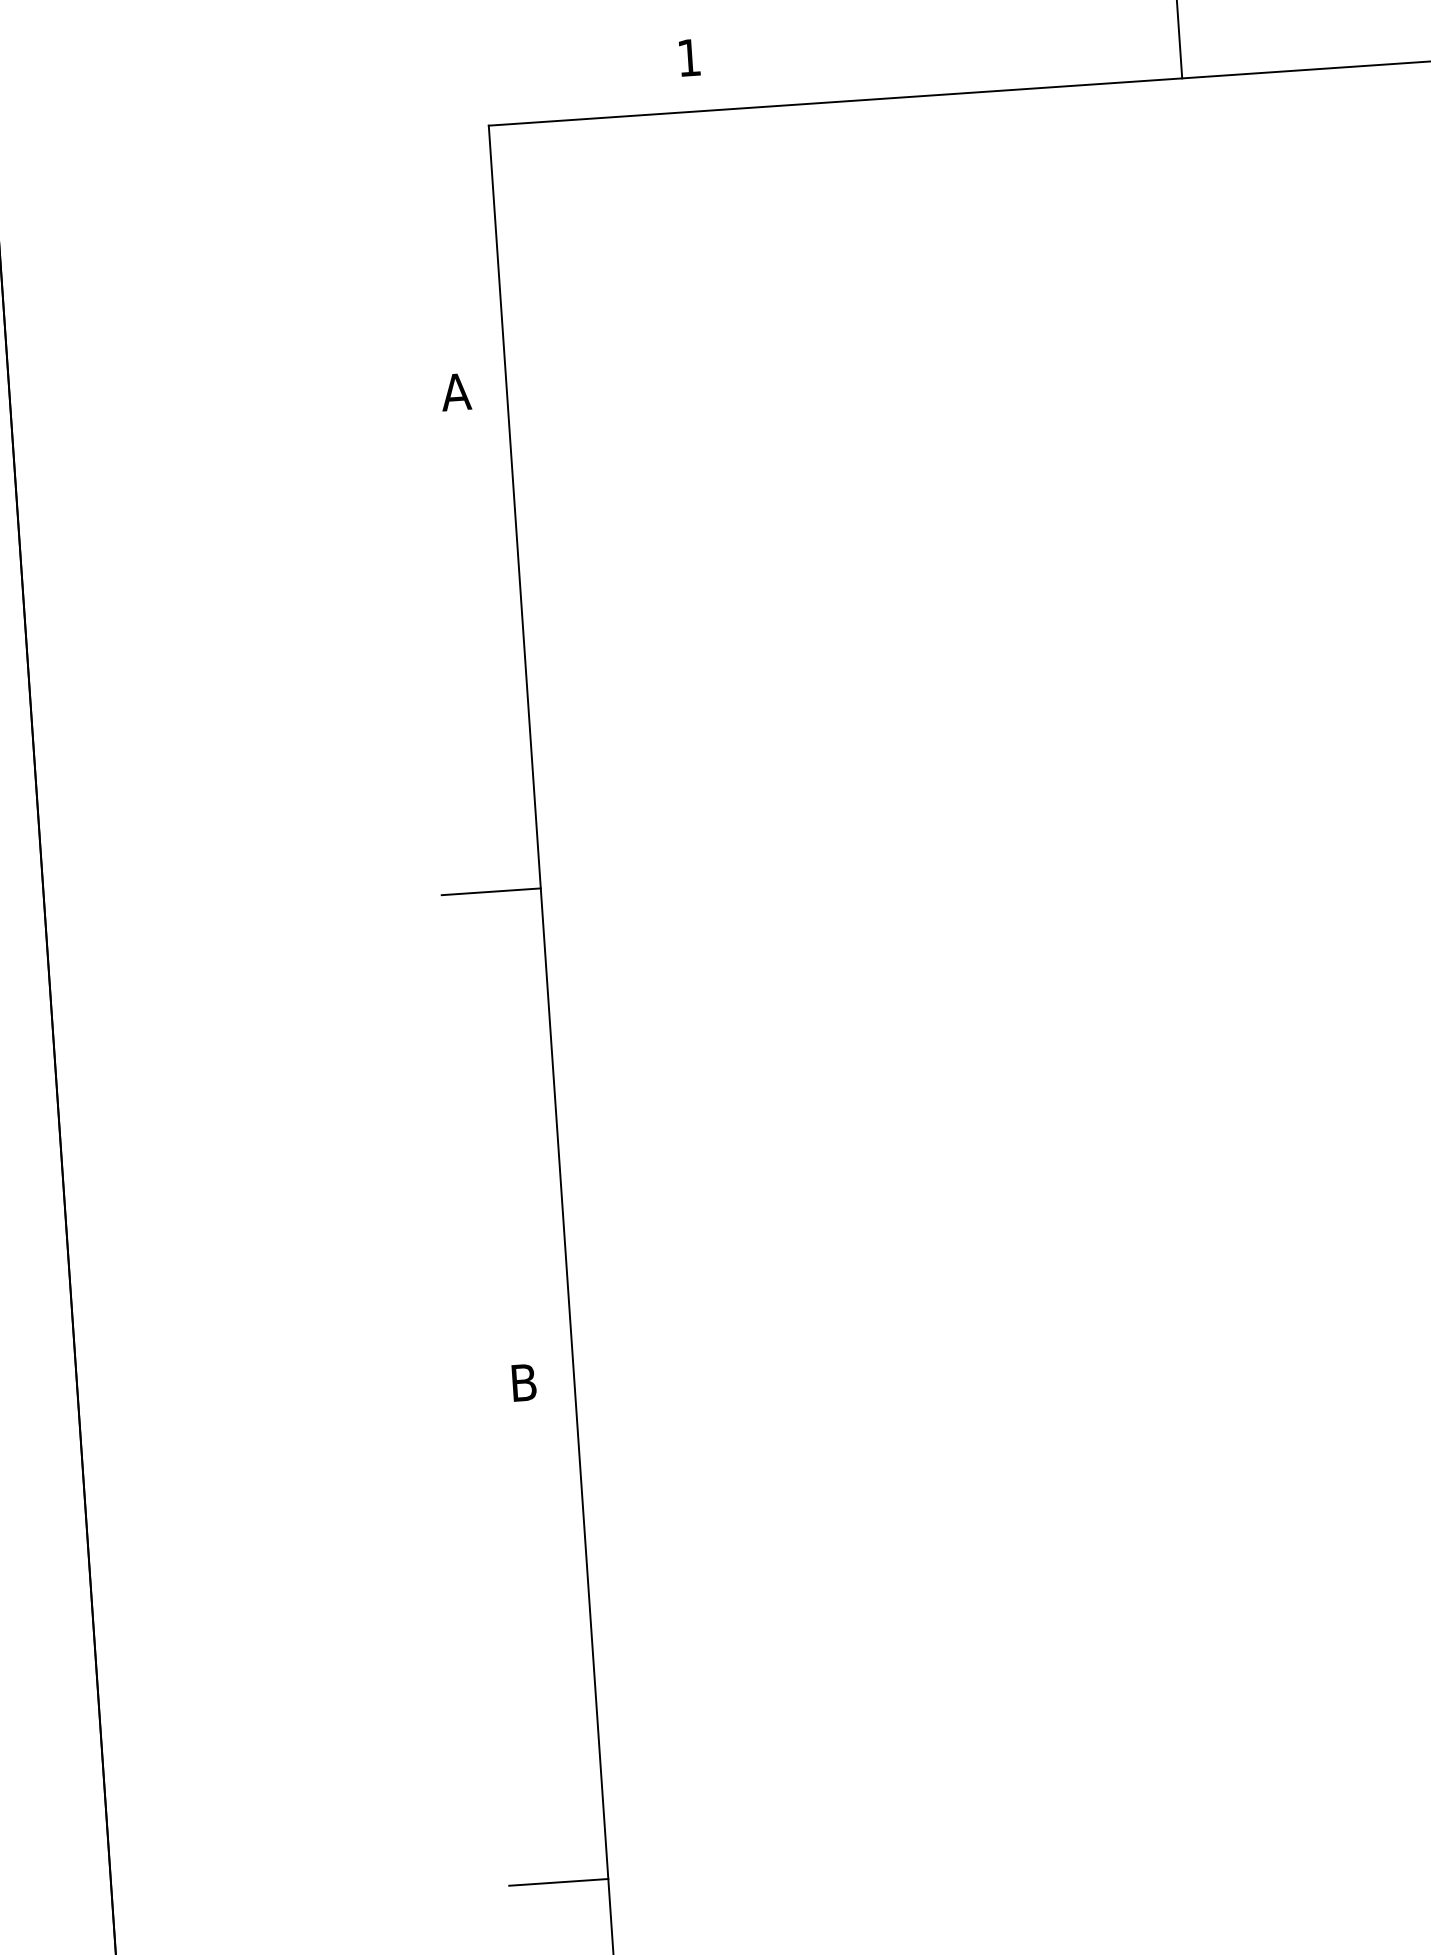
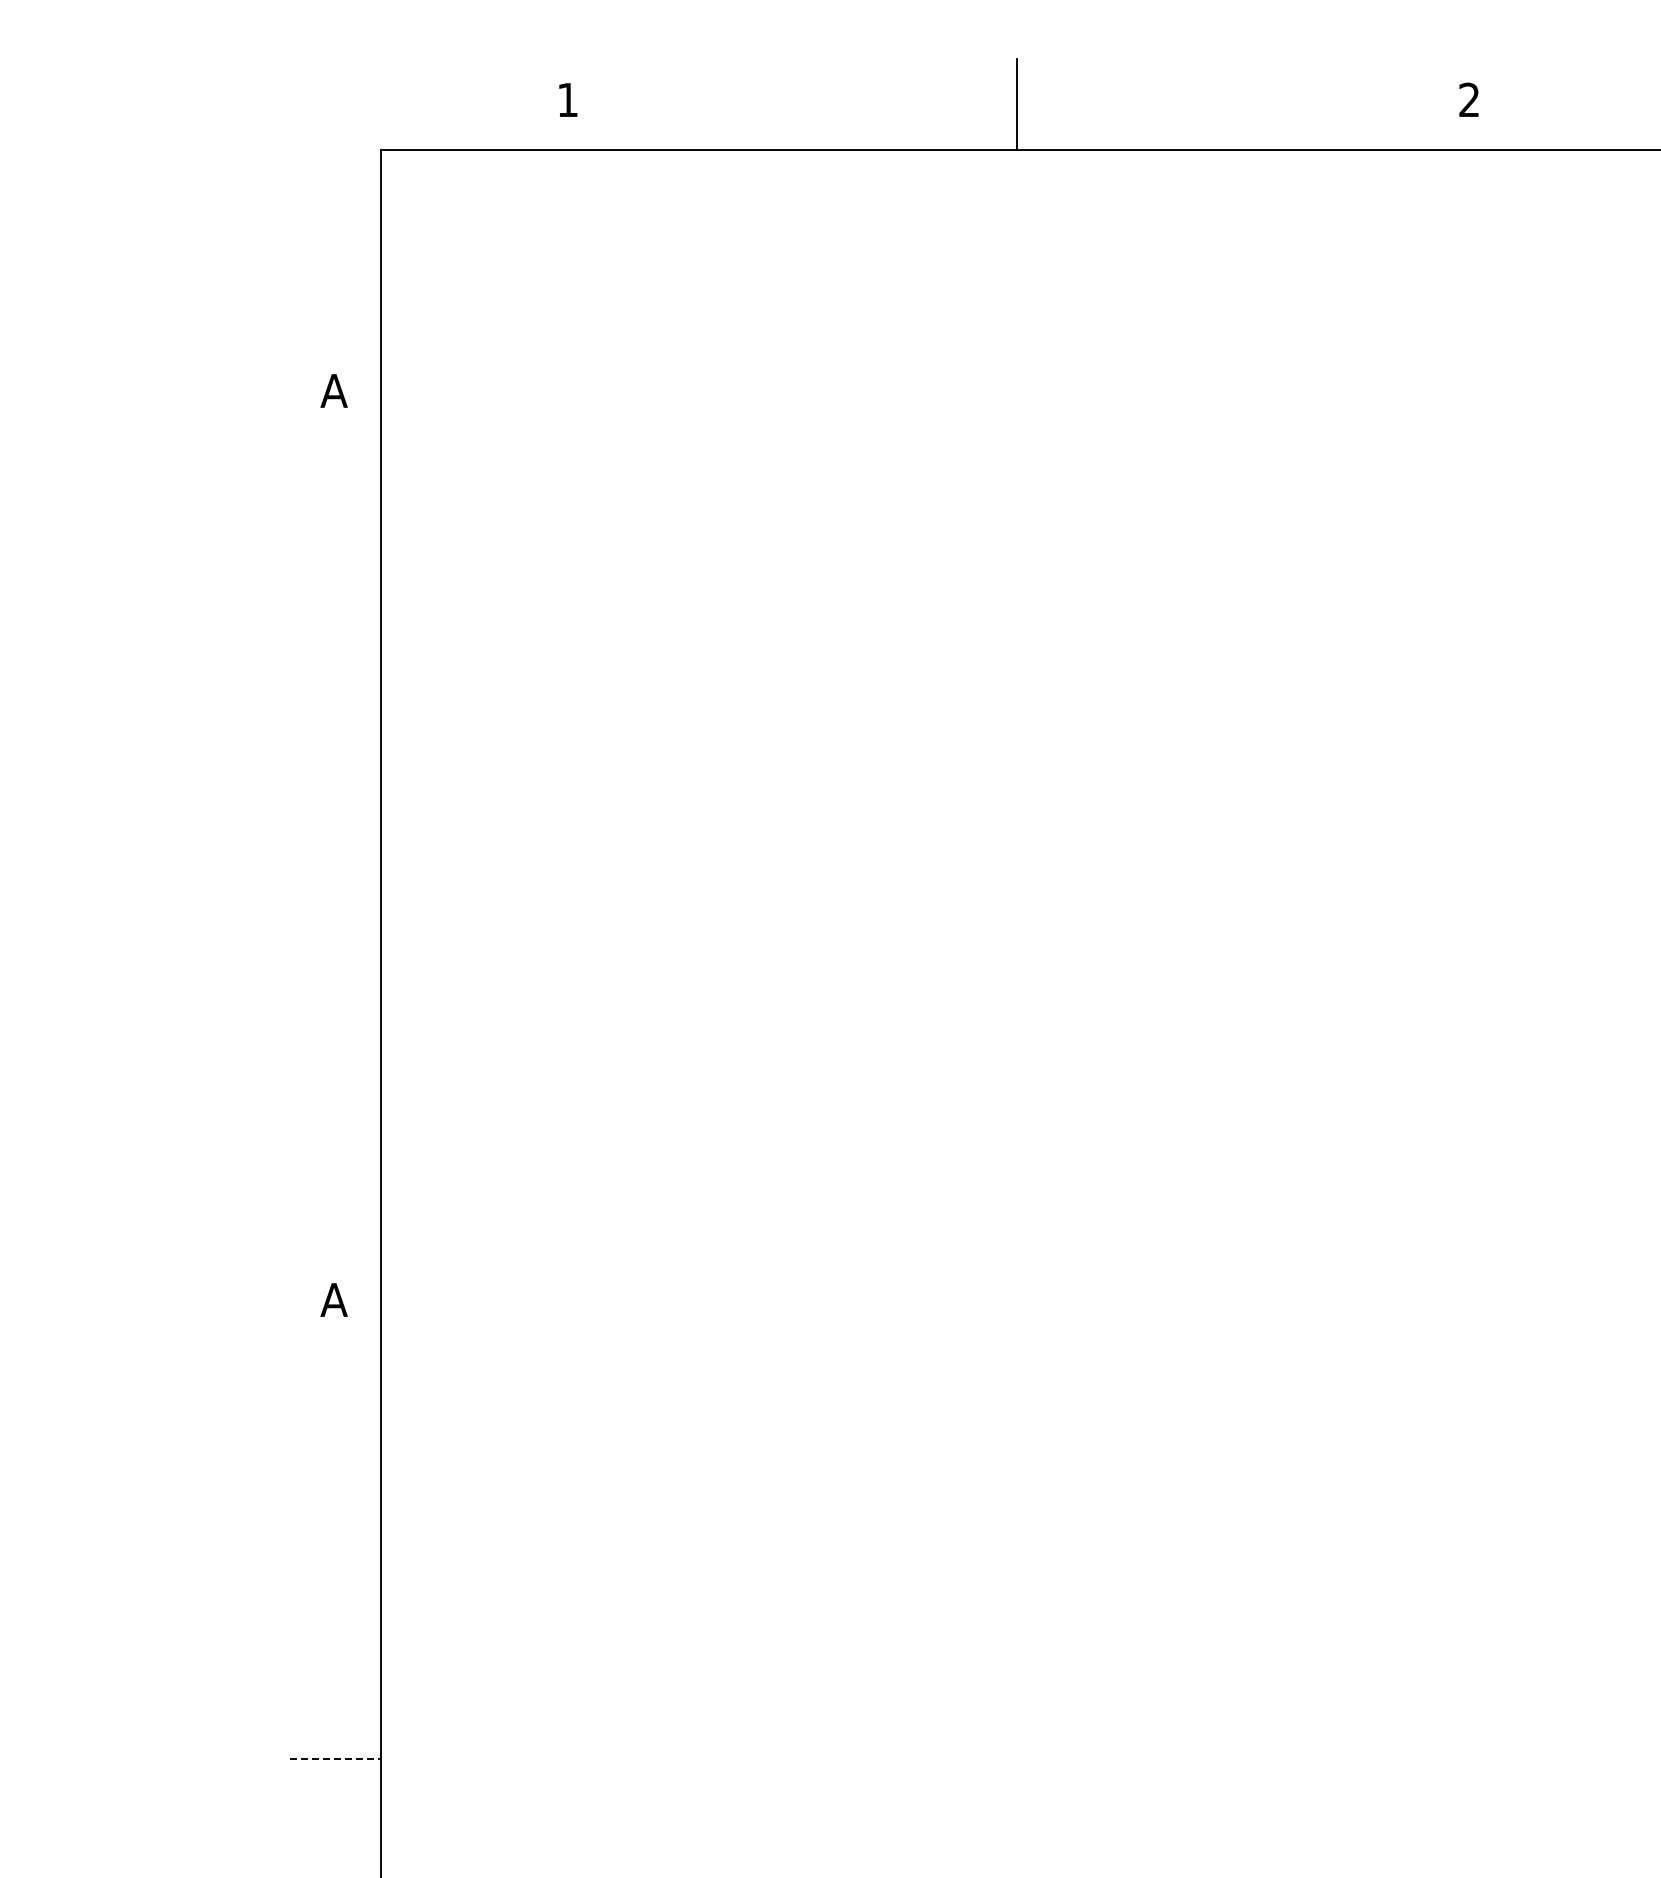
line: (490, 891) -> (334, 849), removed
text: (522, 1382) -> (333, 1299), B -> A
line: (559, 1882) -> (335, 1758), solid -> dashed

